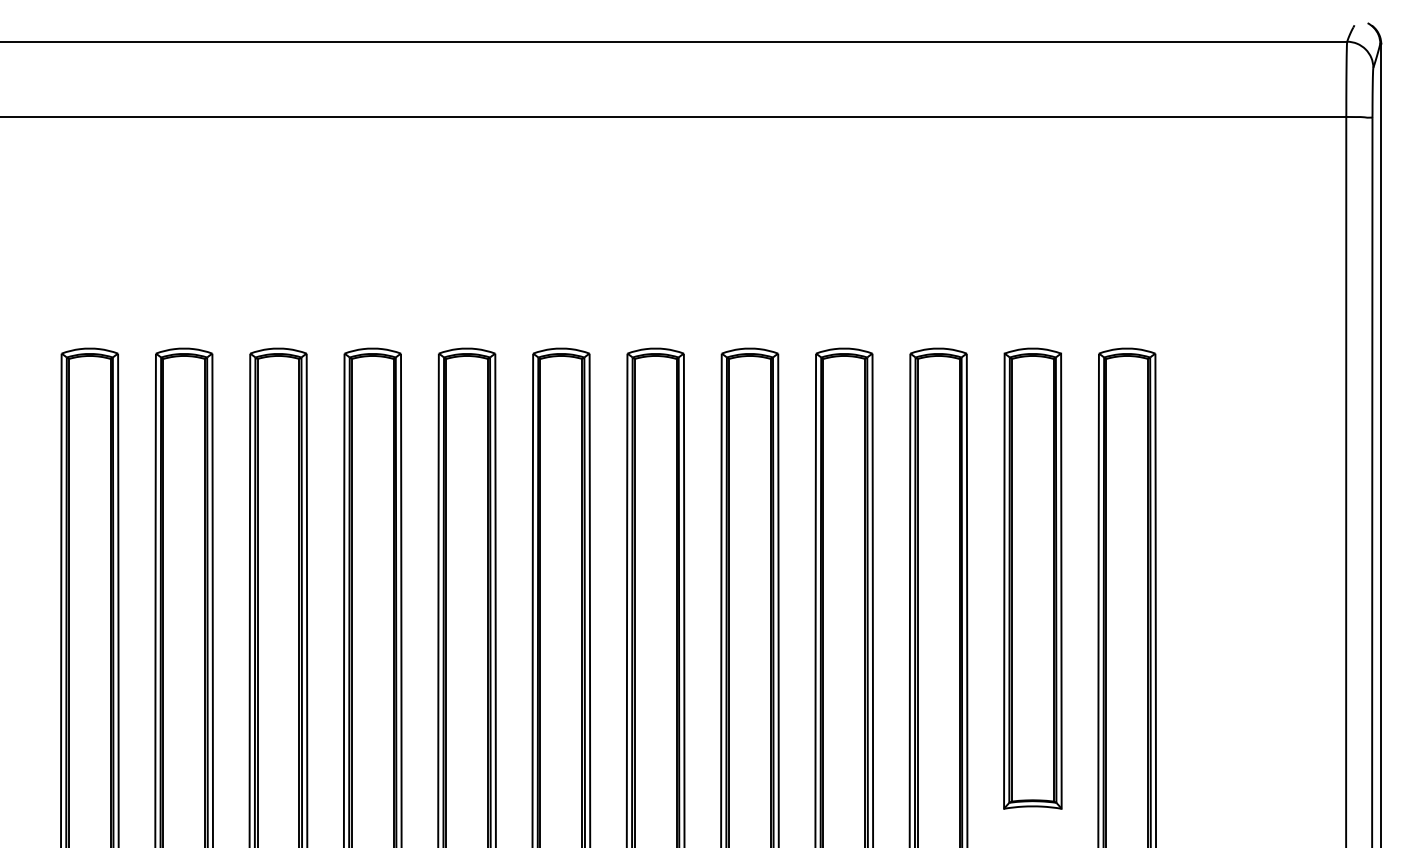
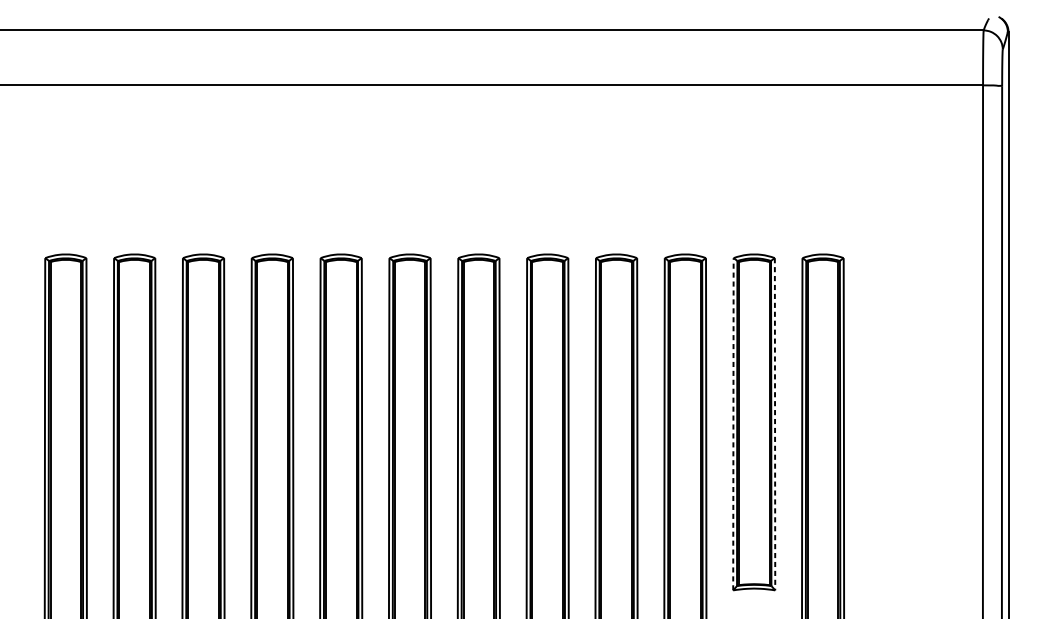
line: (1004, 581) -> (733, 424), solid -> dashed
line: (1061, 581) -> (775, 424), solid -> dashed

